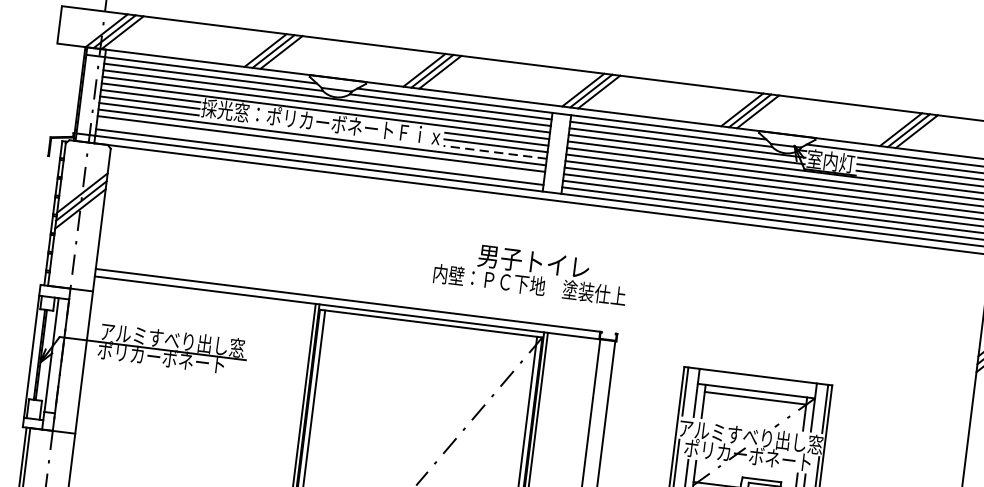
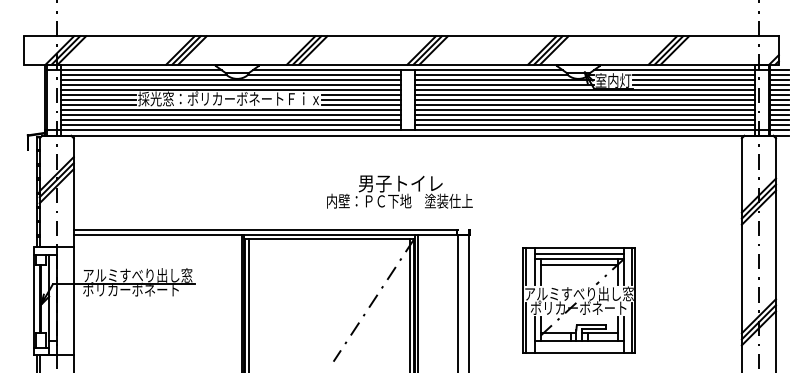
line: (320, 150) -> (230, 120), added
line: (495, 152) -> (361, 105), dashed -> solid
line: (756, 384) -> (578, 254), added

